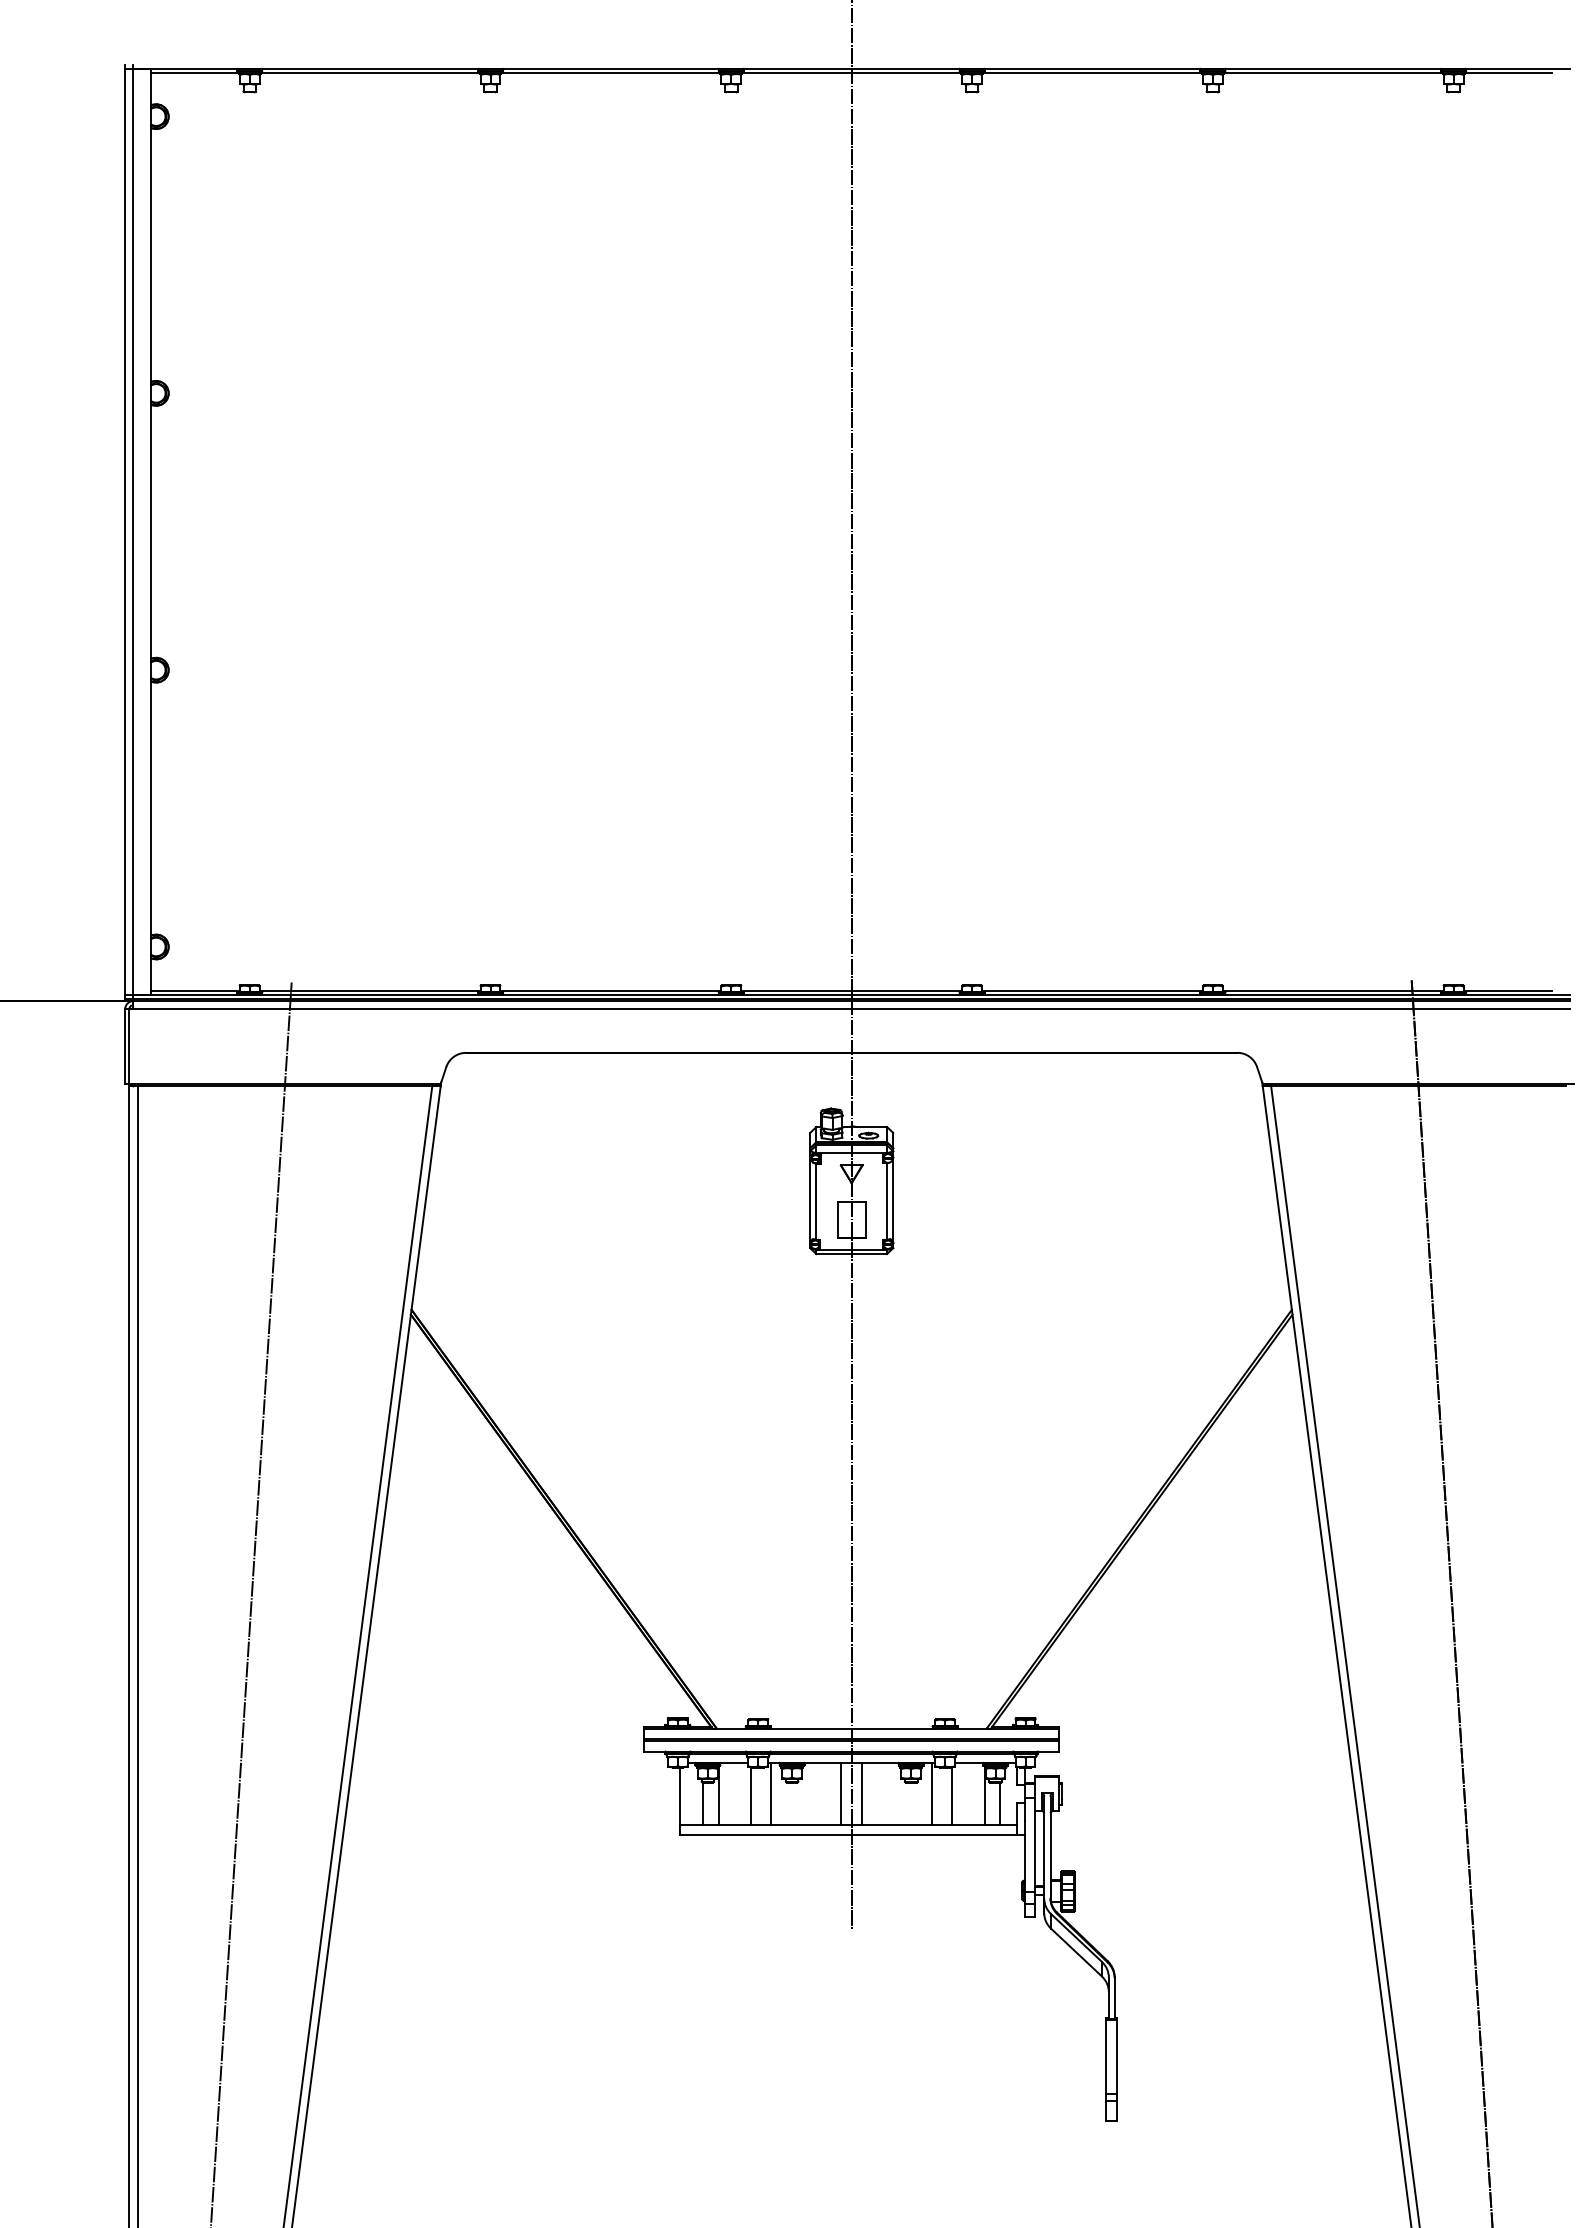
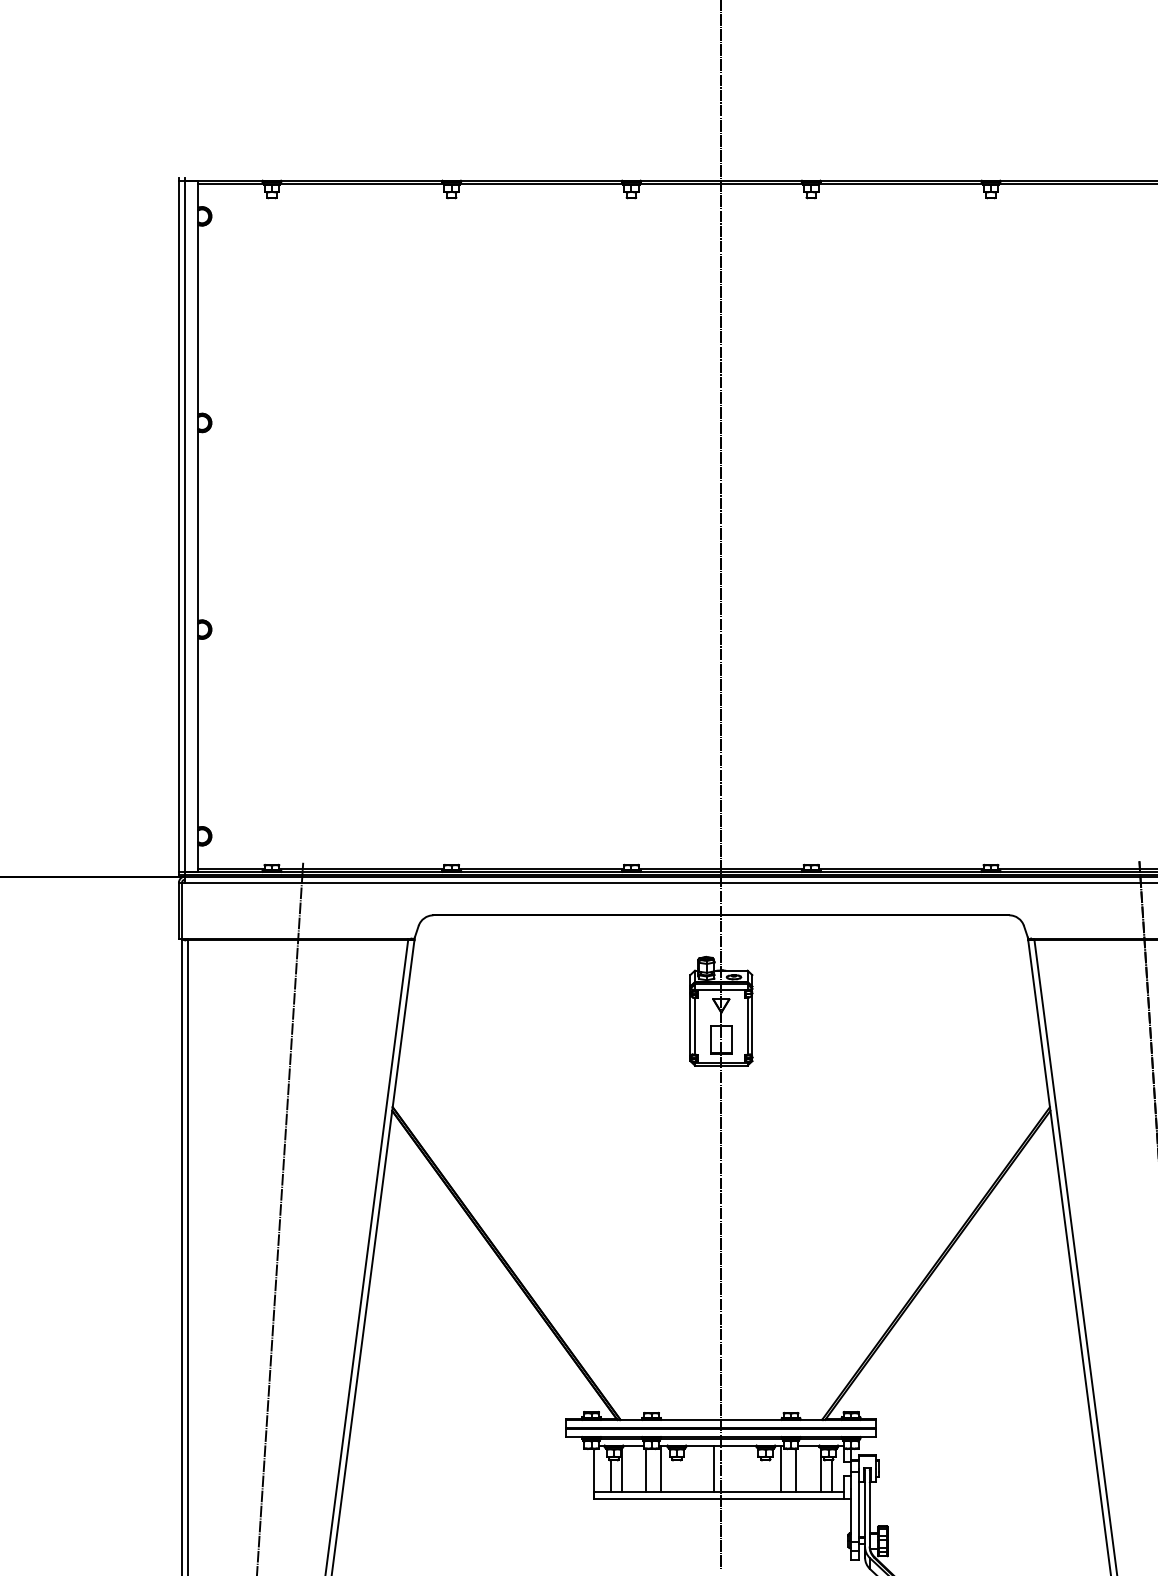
line: (862, 1794) -> (729, 1469), removed

